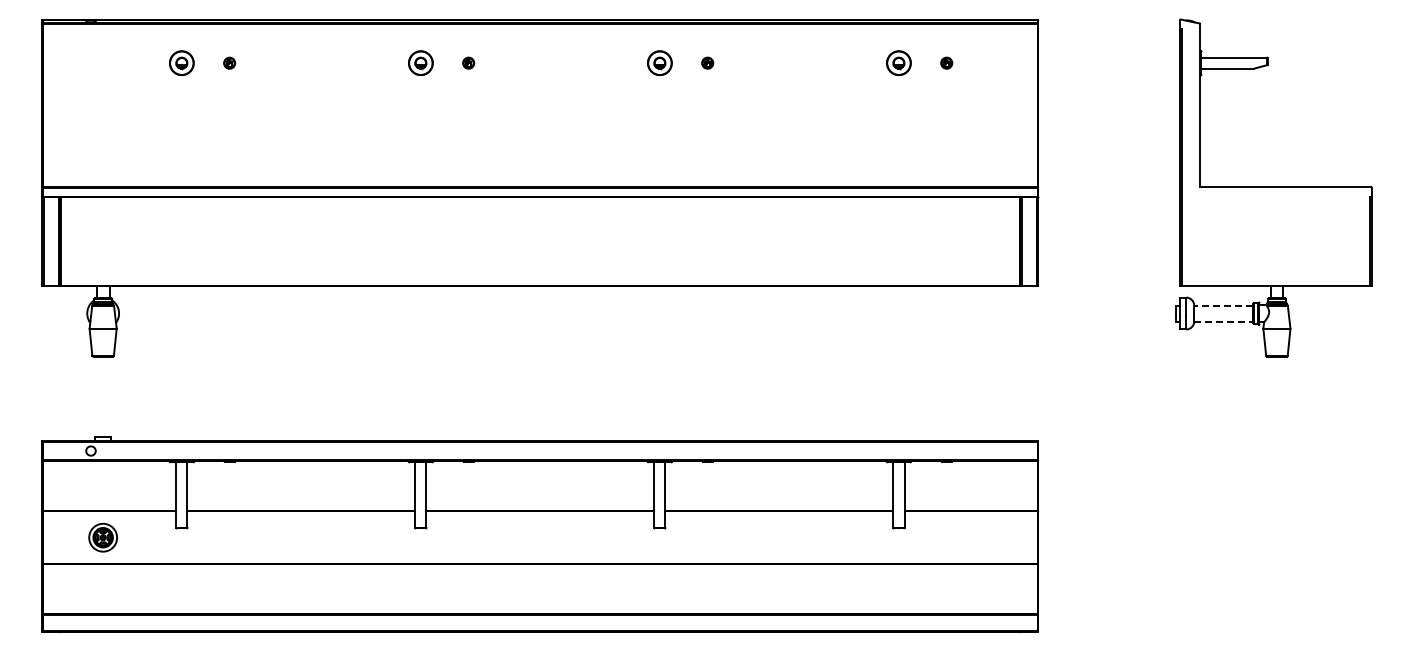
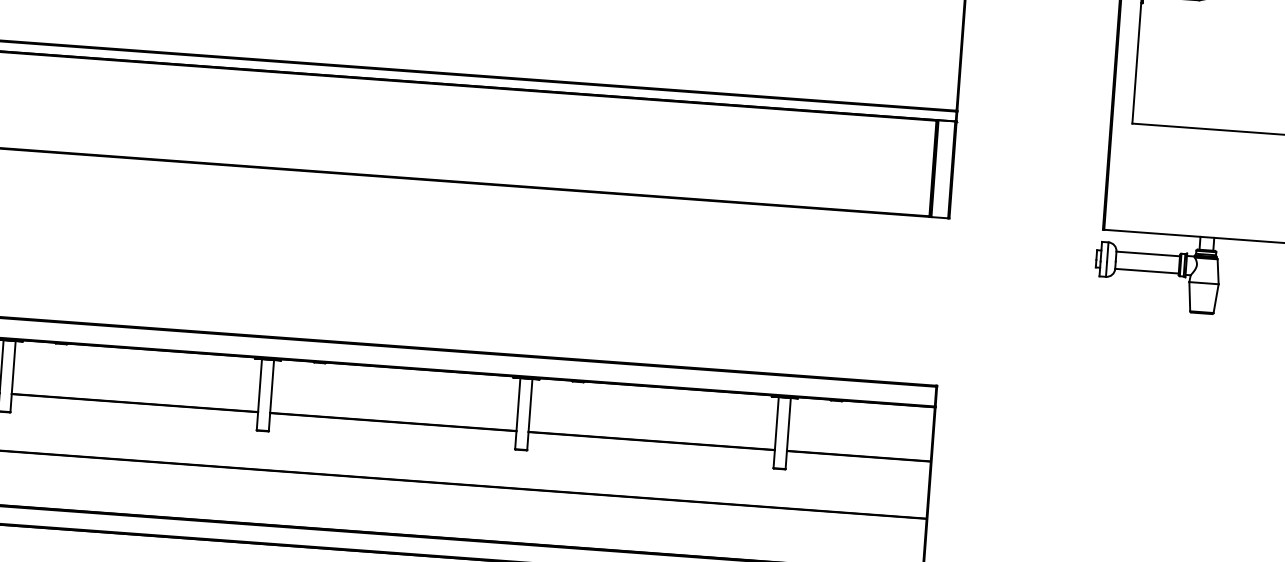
line: (1223, 305) -> (1148, 253), dashed -> solid
line: (1224, 321) -> (1147, 271), dashed -> solid

